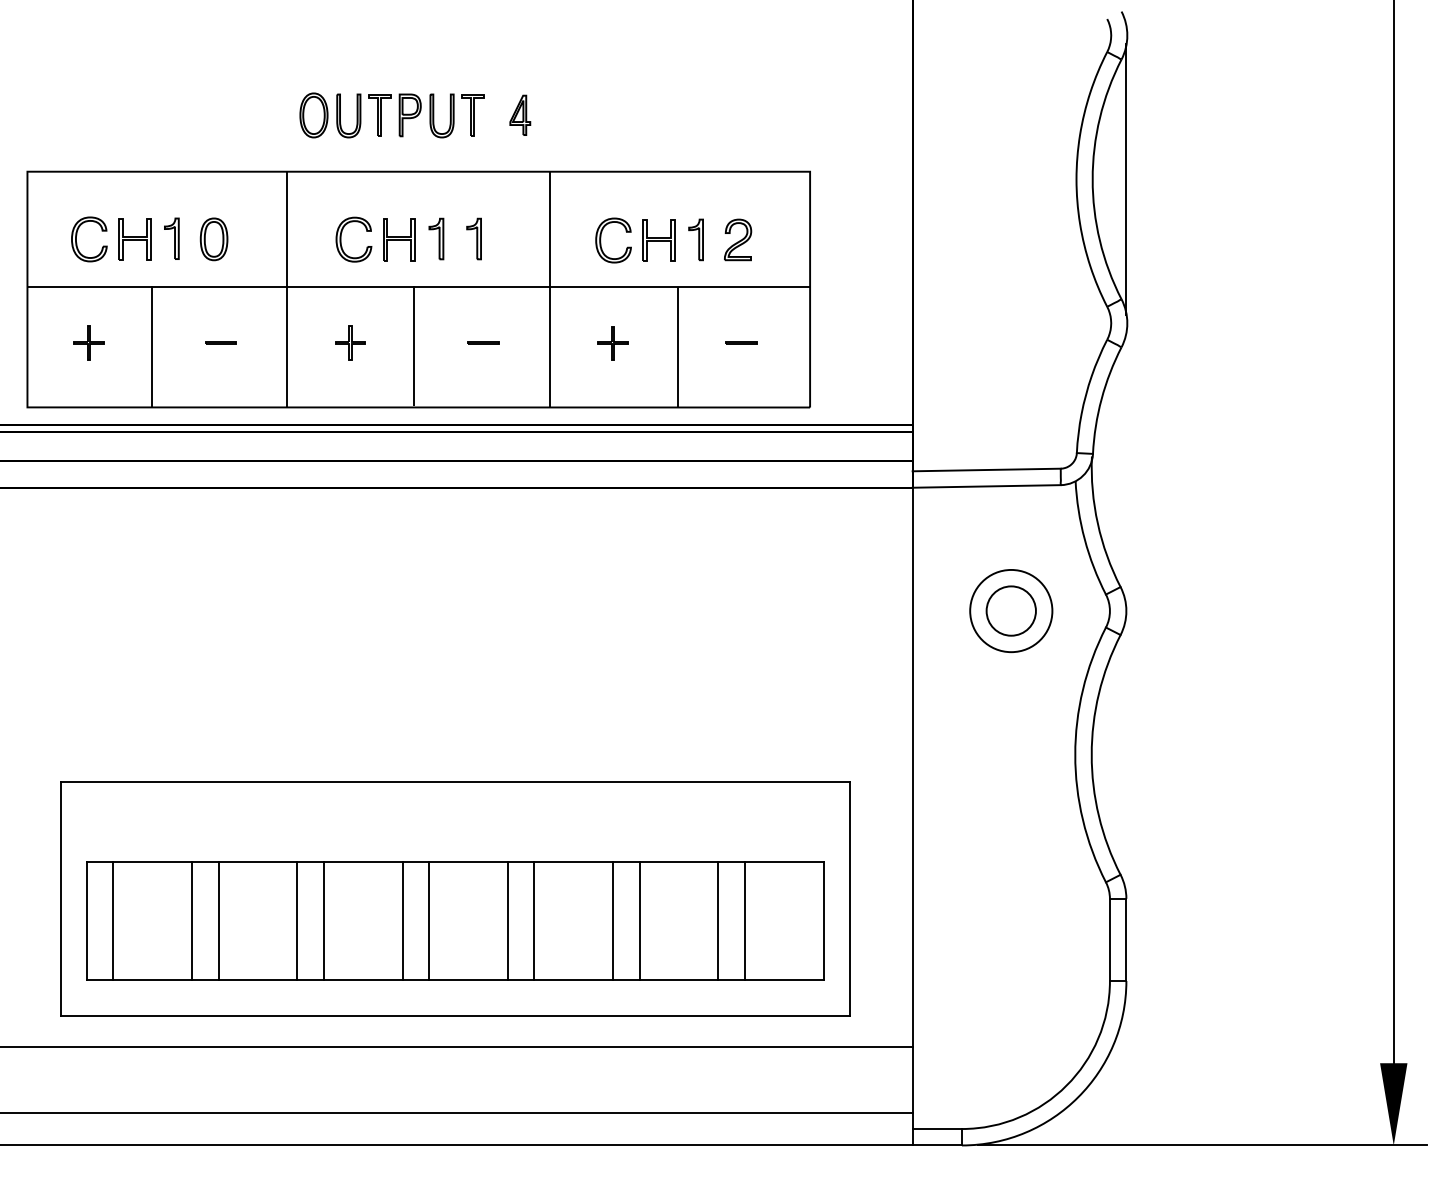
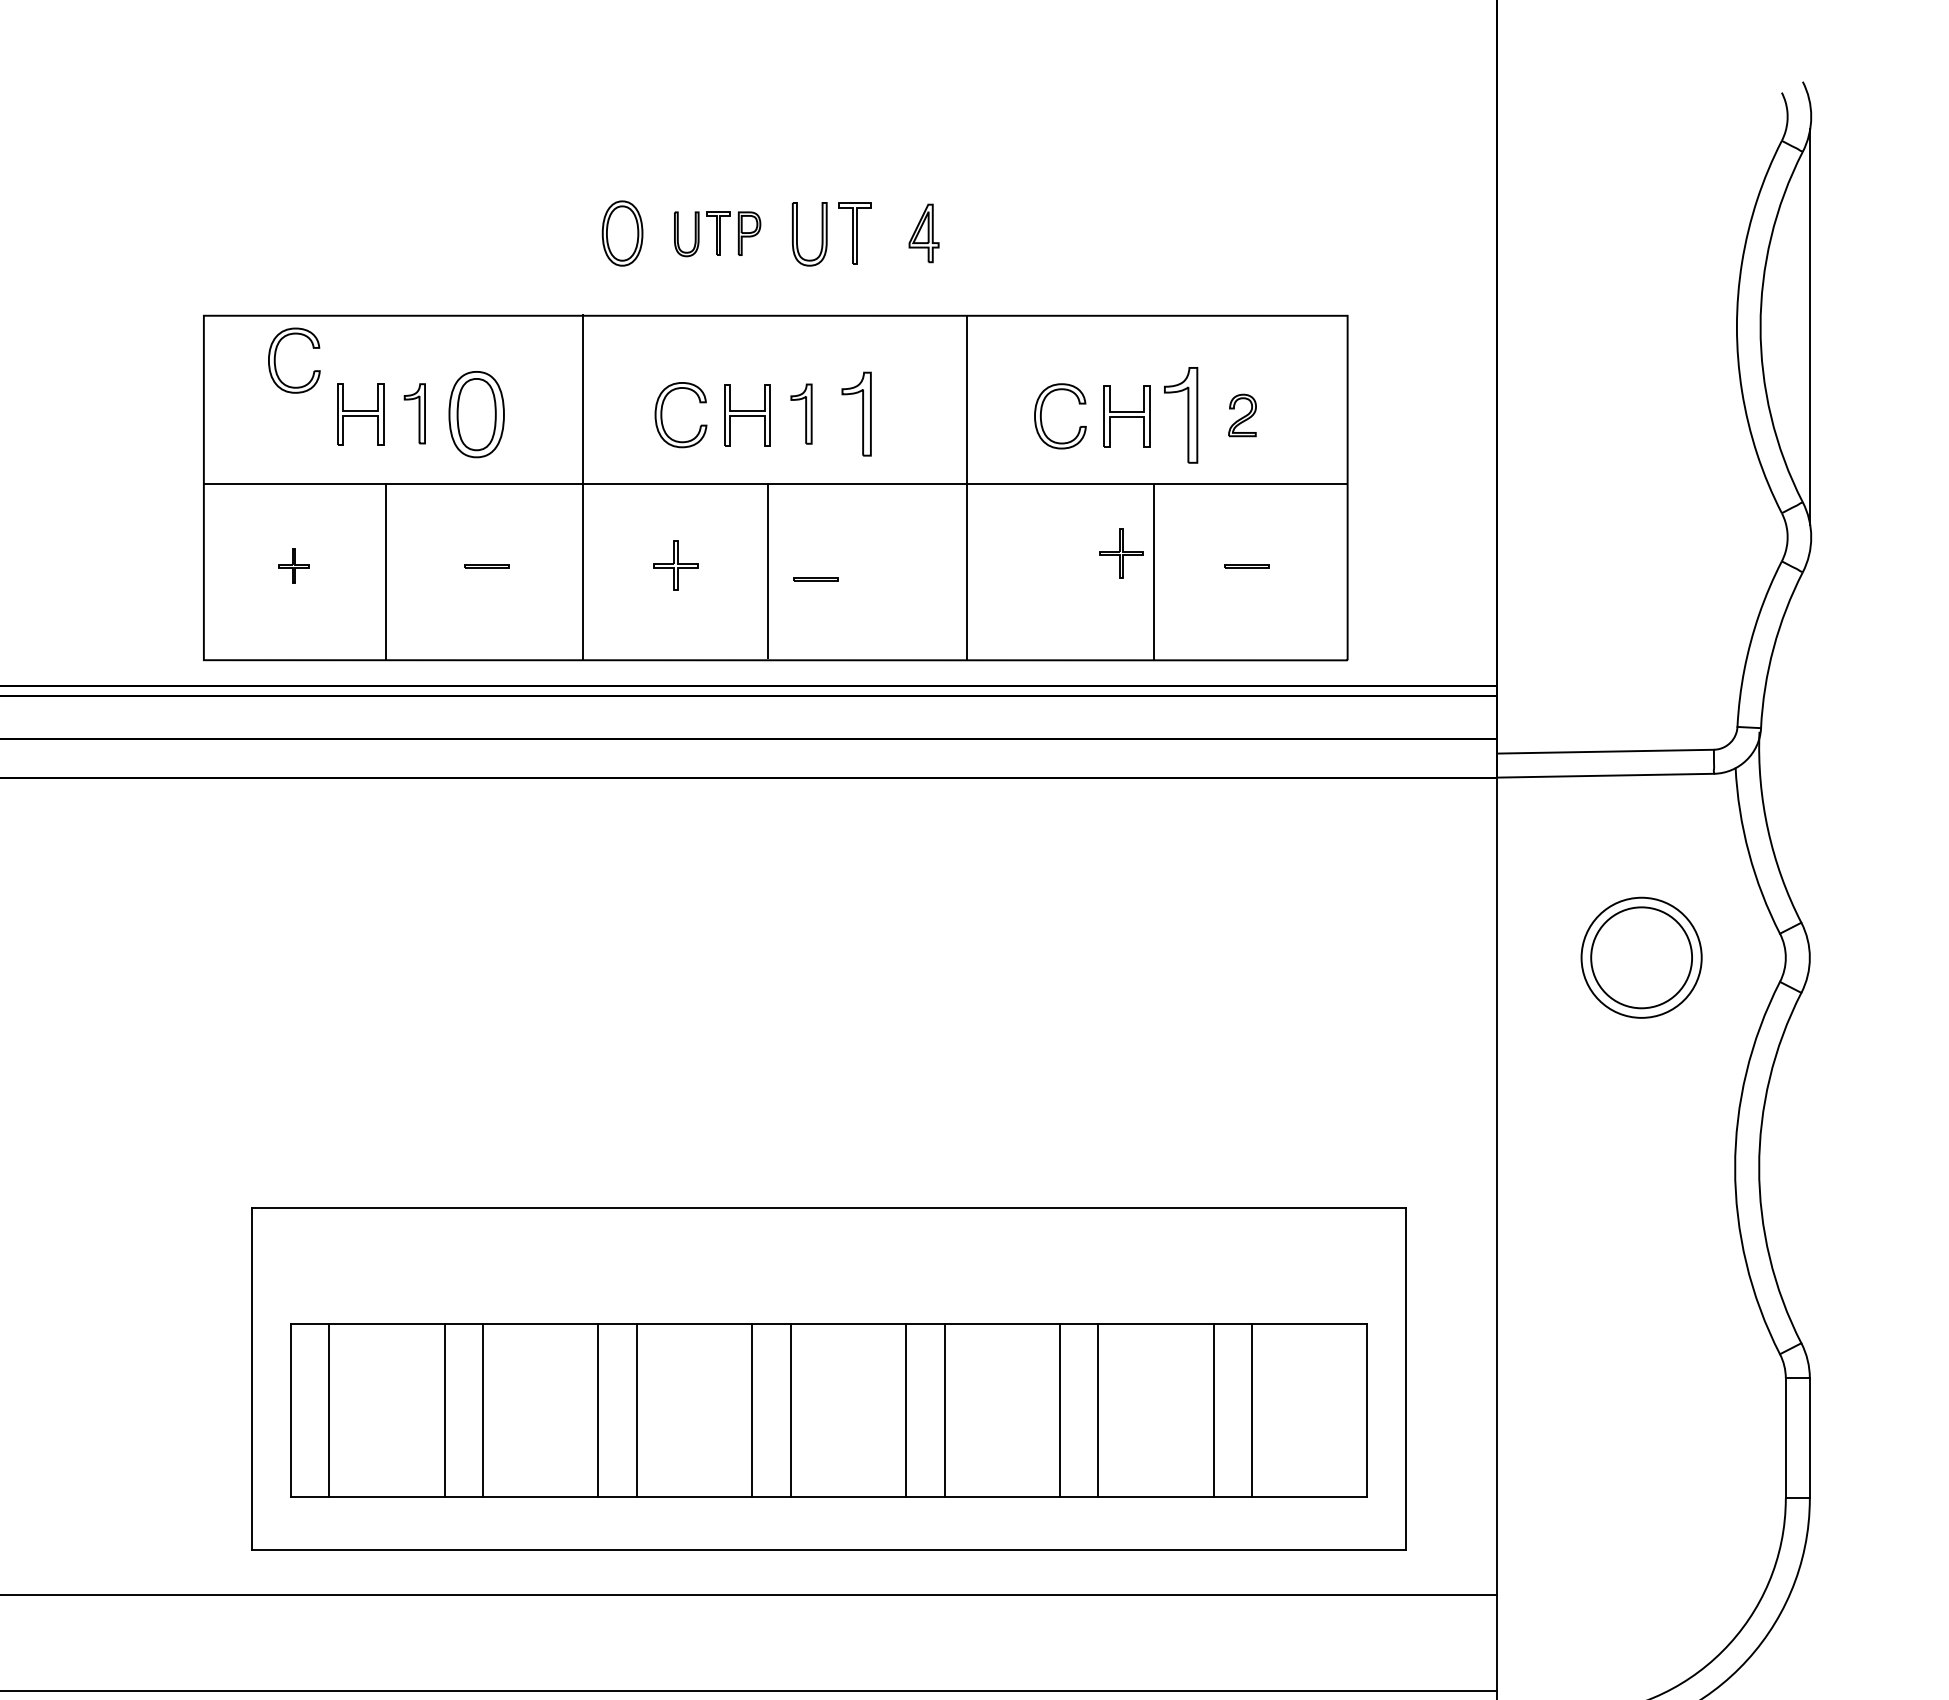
part: (378, 115) -> (716, 233), size x0.7
part: (77, 235) -> (277, 354), moved
part: (473, 238) -> (855, 413), size x1.4
part: (213, 239) -> (475, 414), size x1.4
part: (695, 239) -> (1180, 414), size x1.6
part: (738, 239) -> (1242, 414), size x0.7
part: (88, 342) -> (293, 565), size x0.7
line: (483, 342) -> (816, 578), moved
part: (612, 343) -> (1120, 553), moved
circle: (1010, 610) -> (1640, 957), size x1.4

